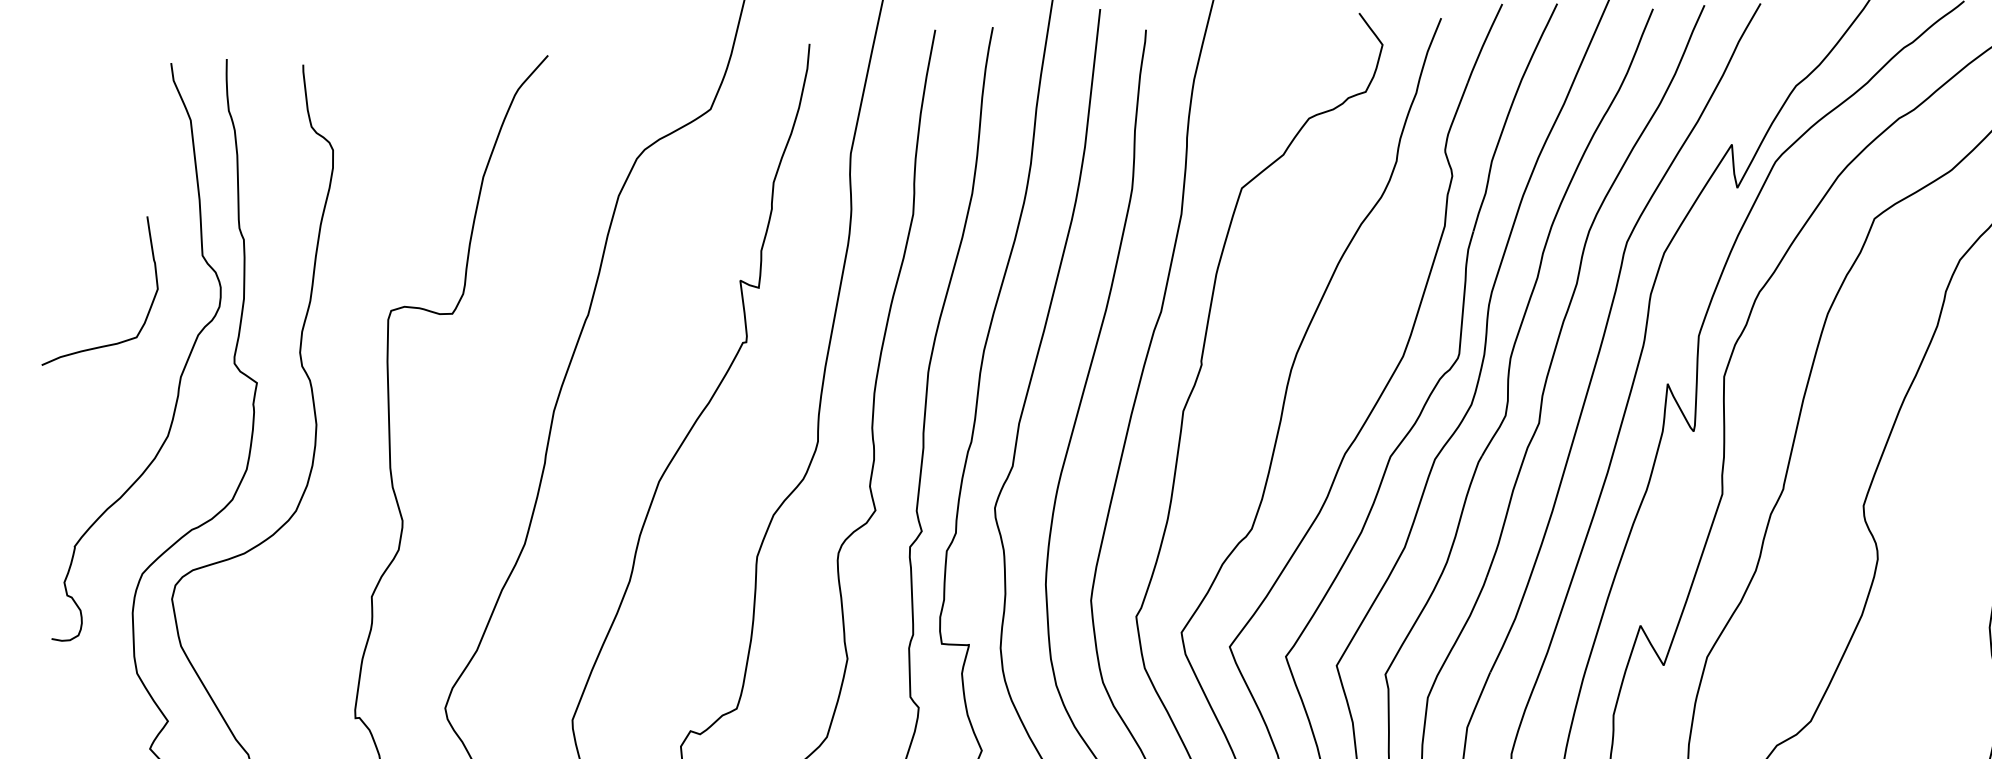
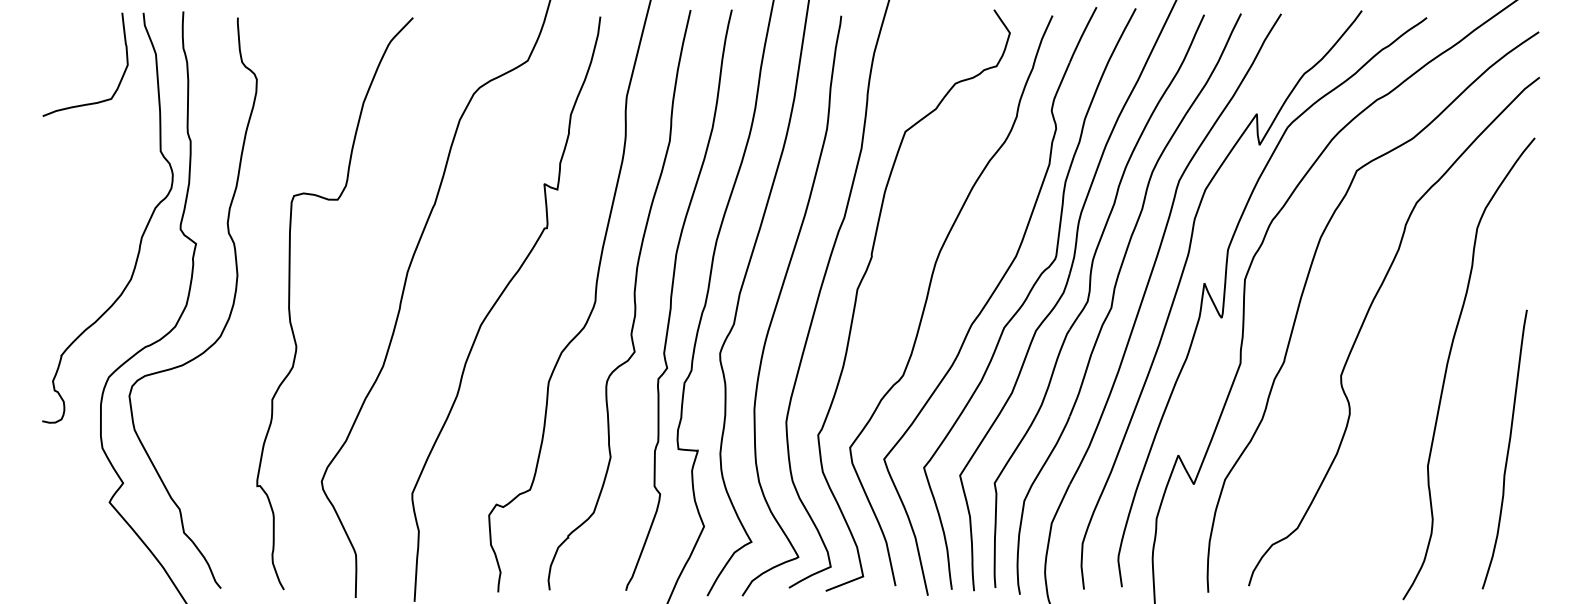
curve: (149, 305) -> (121, 76), moved

